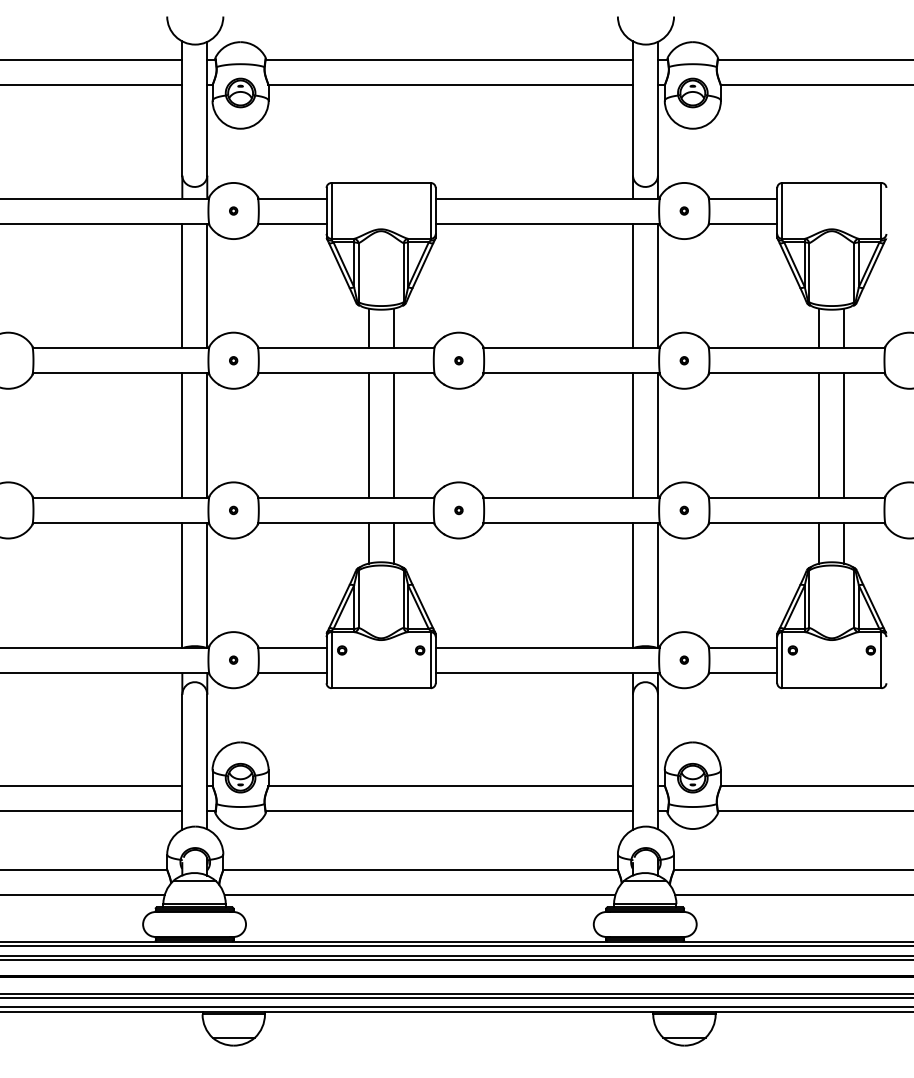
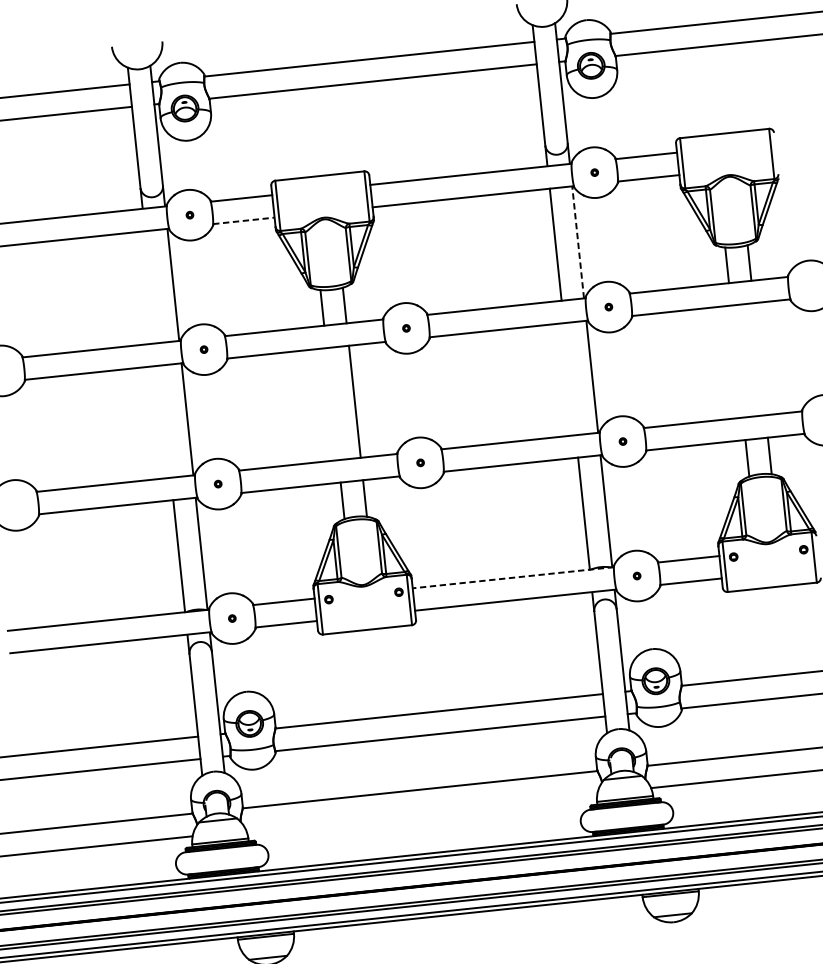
line: (292, 223) -> (244, 220), solid -> dashed
line: (182, 285) -> (151, 286), removed
line: (657, 285) -> (577, 242), solid -> dashed
line: (182, 435) -> (165, 421), removed
line: (368, 435) -> (332, 404), removed
line: (633, 435) -> (570, 379), removed
line: (819, 435) -> (737, 361), removed
line: (844, 435) -> (759, 359), removed
line: (547, 647) -> (513, 577), solid -> dashed
line: (419, 895) -> (421, 812), removed

